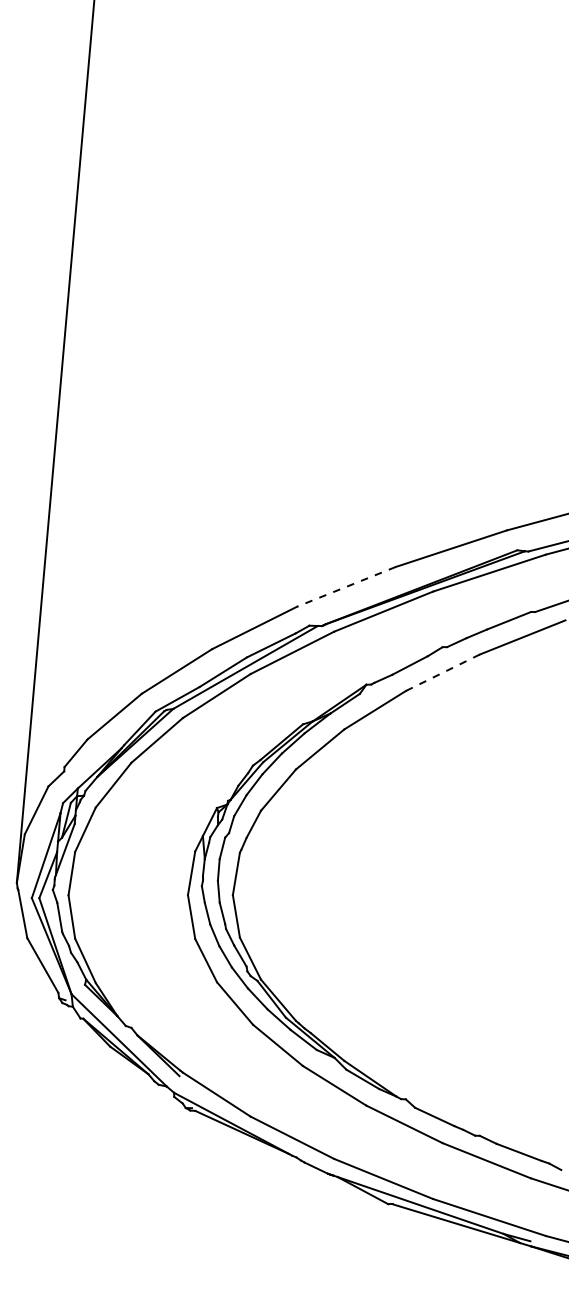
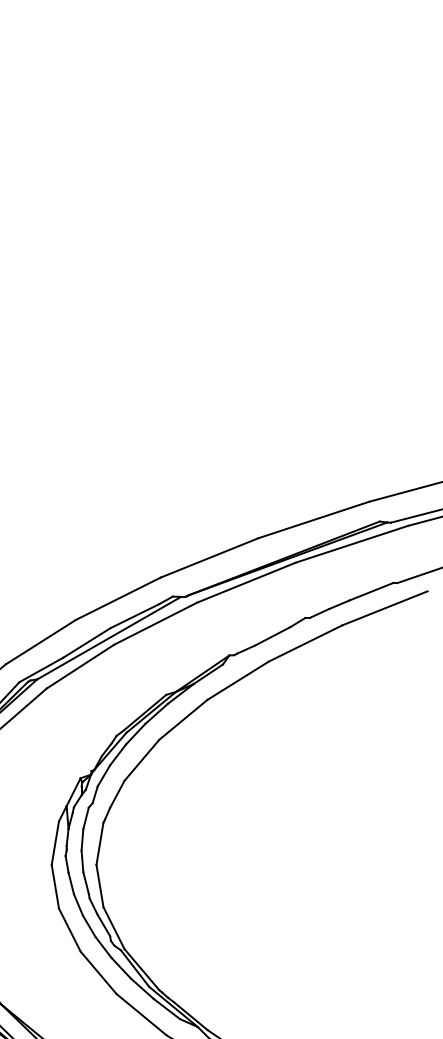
line: (346, 587) -> (209, 558), dashed -> solid
line: (442, 672) -> (305, 643), dashed -> solid

